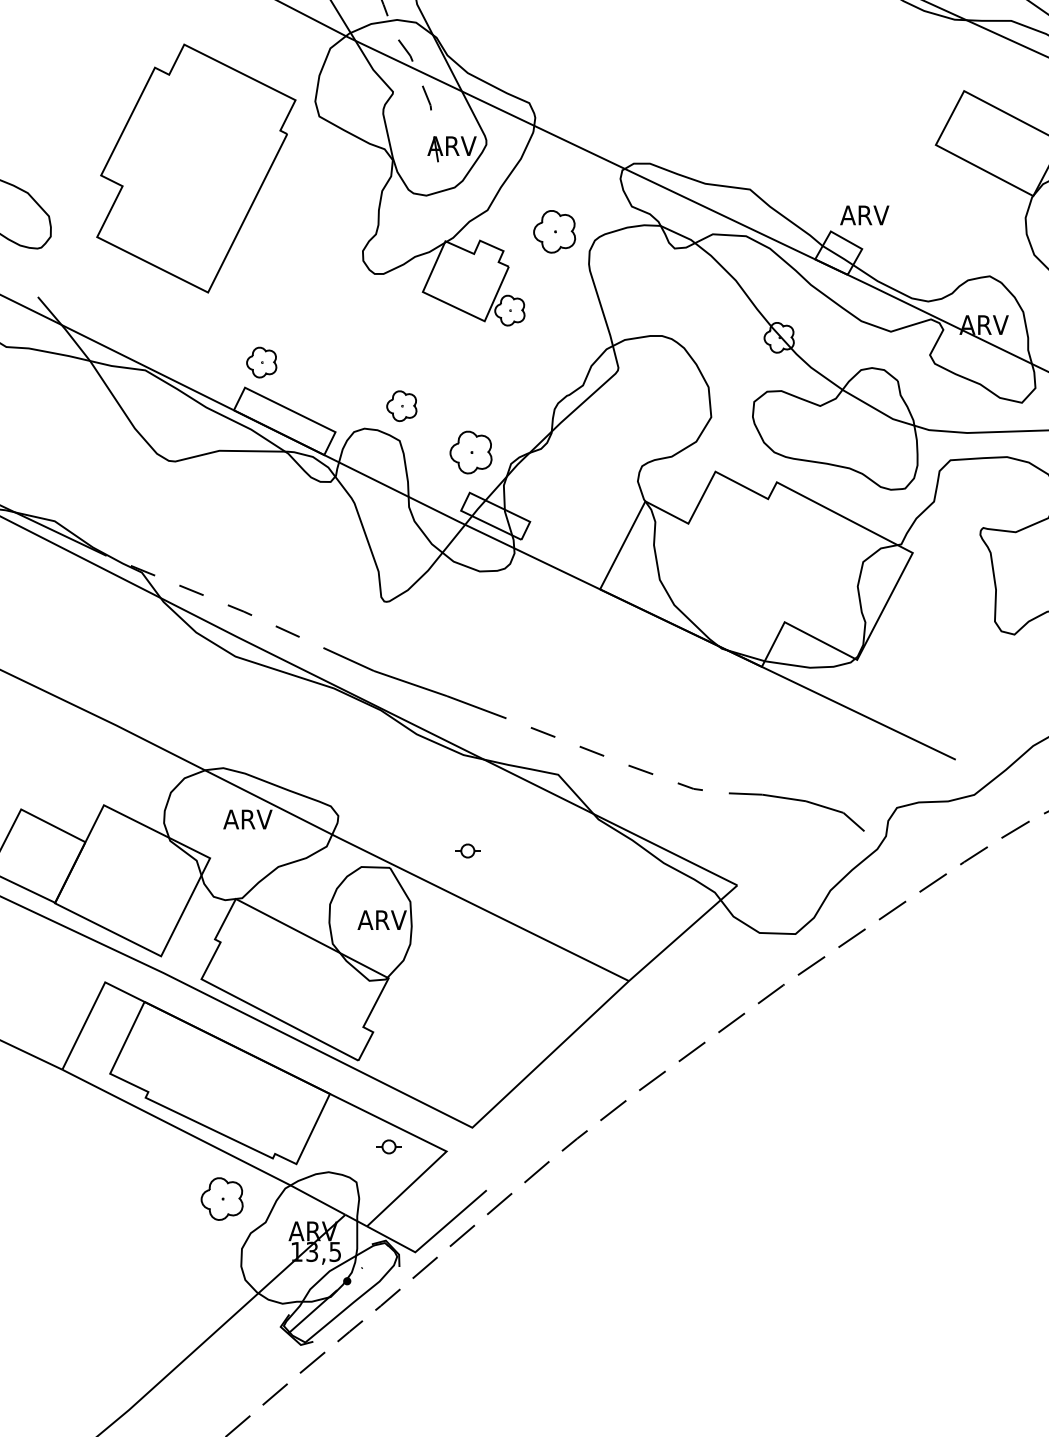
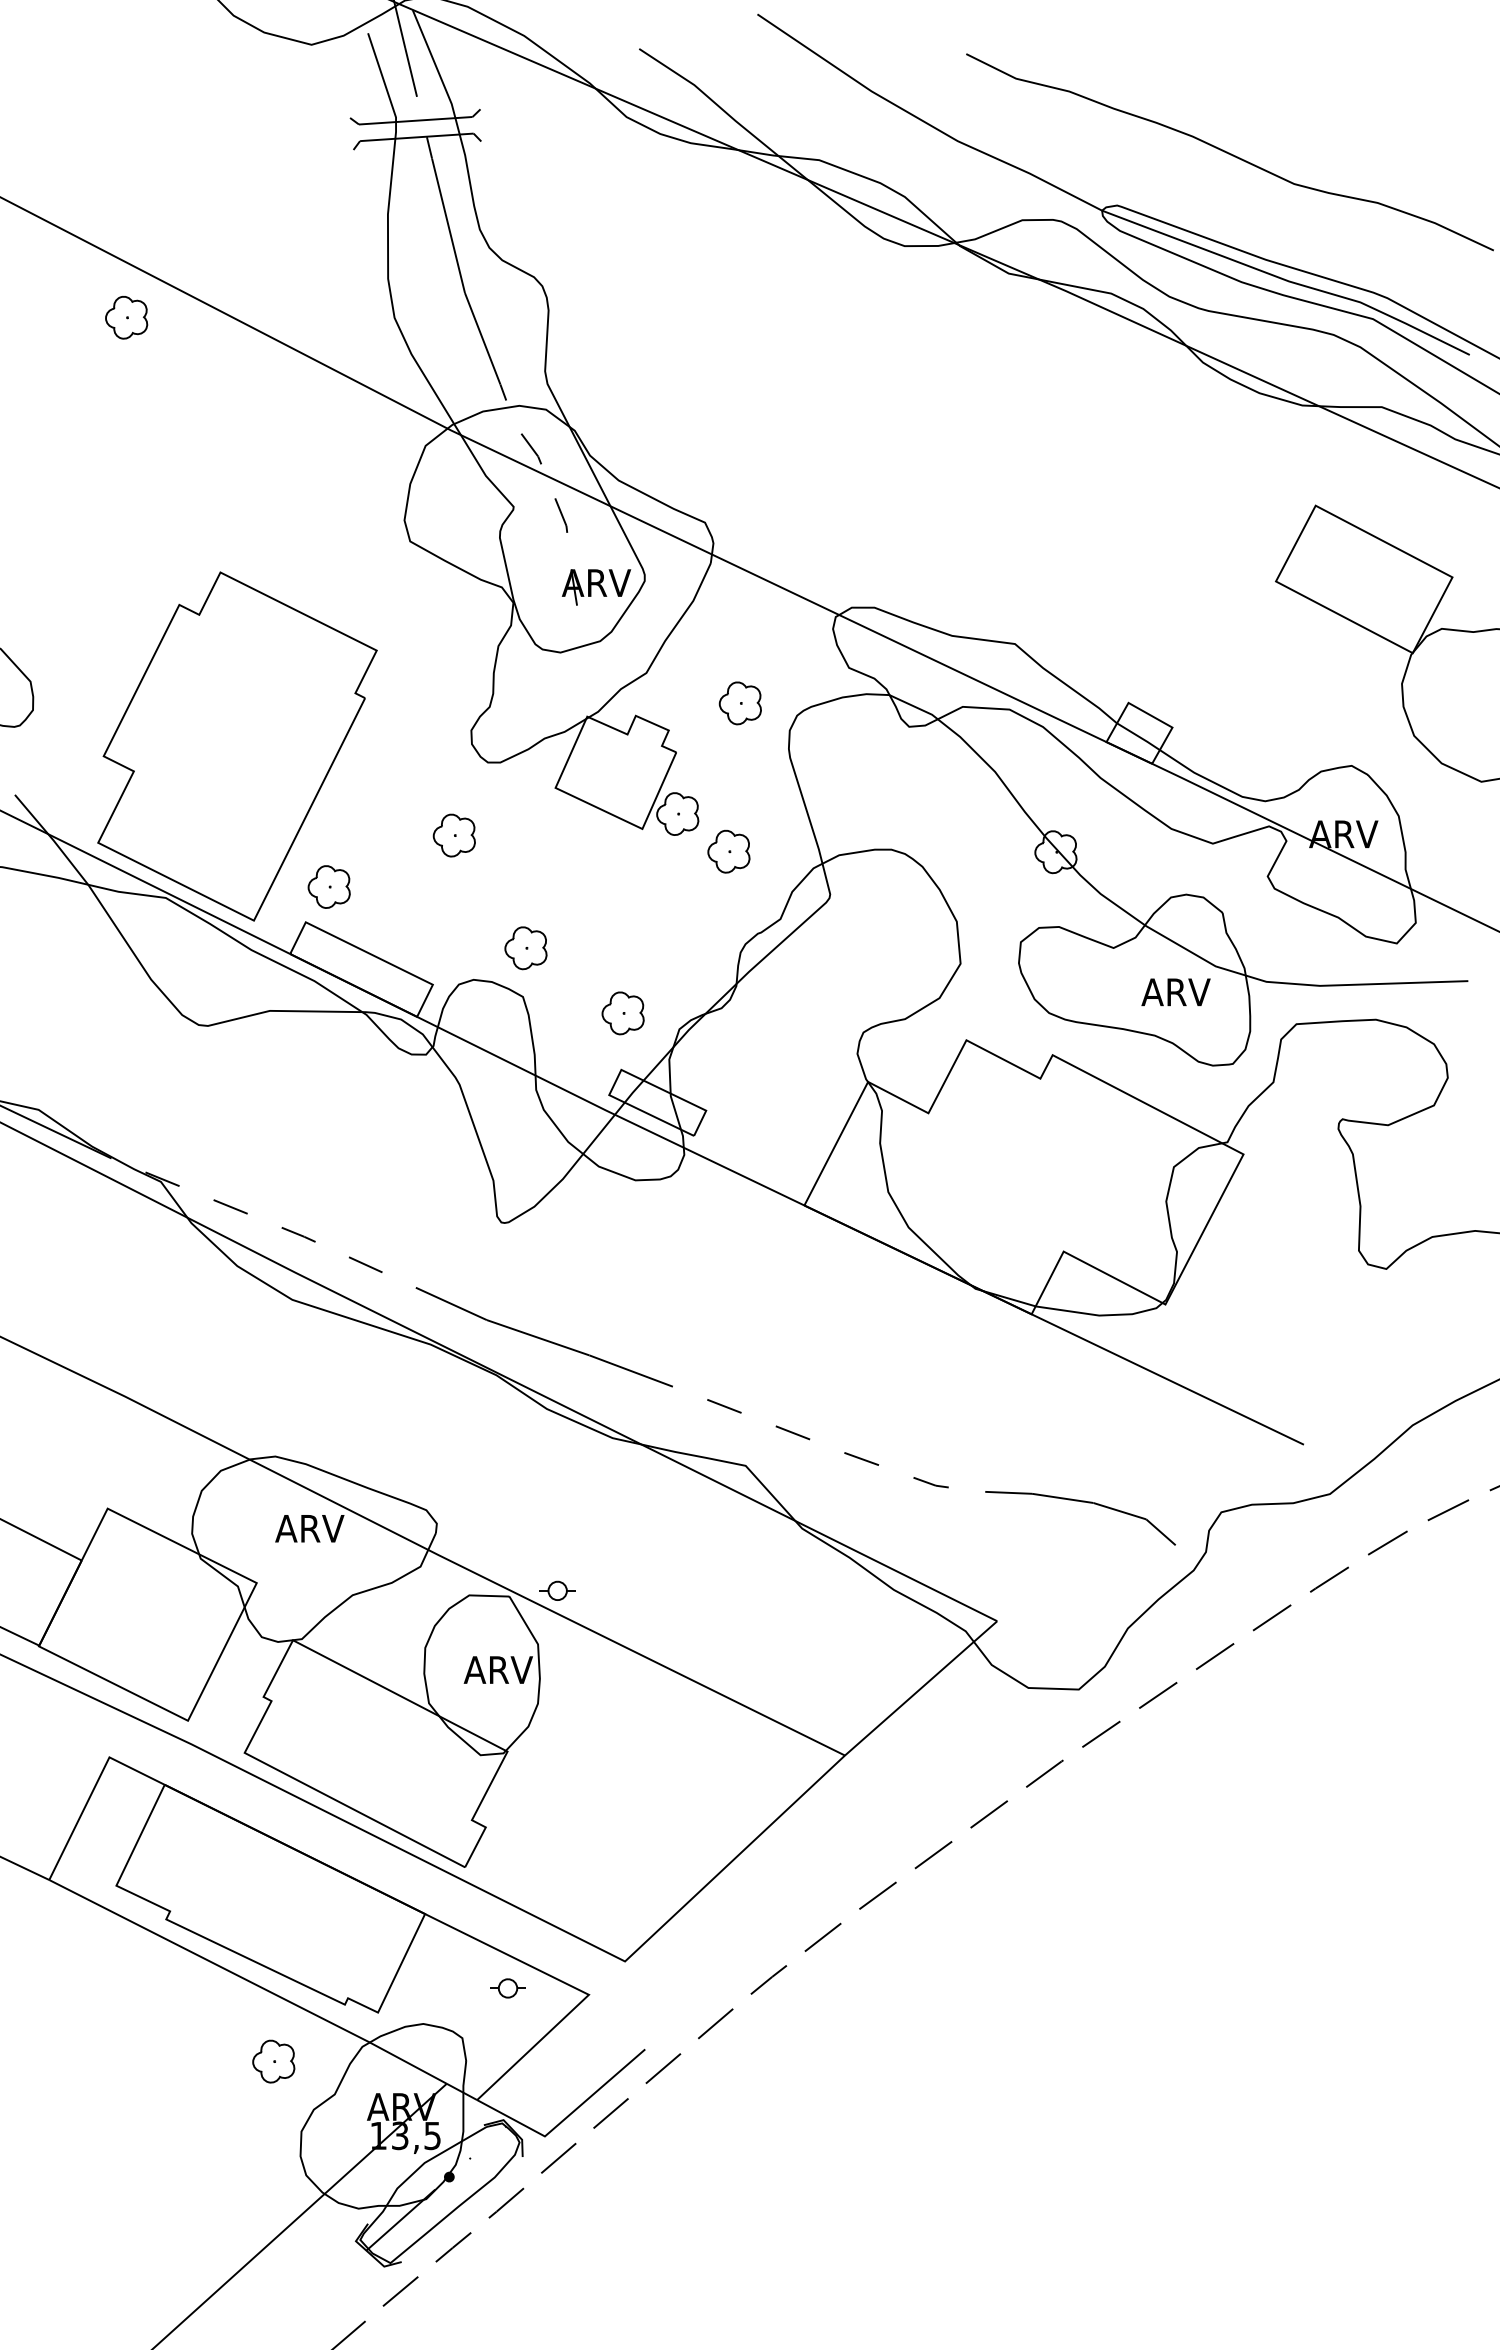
part: (196, 168) -> (237, 746), moved
text: (864, 215) -> (1175, 992), moved
part: (553, 231) -> (739, 703), size x0.71
part: (350, 325) -> (453, 835), added
part: (546, 337) -> (728, 851), added
part: (470, 452) -> (622, 1013), size x0.71
part: (467, 850) -> (557, 1590), moved
part: (222, 1198) -> (273, 2061), size x0.71

